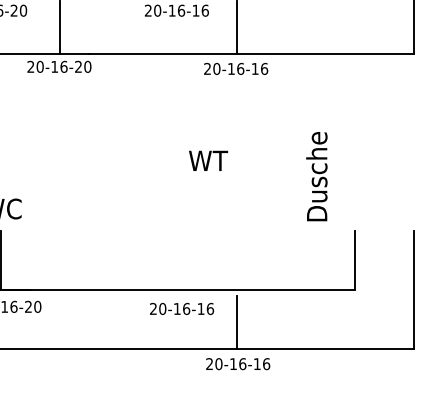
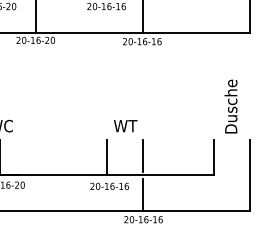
text: (208, 161) -> (125, 126), moved
text: (315, 176) -> (230, 106), moved
line: (236, 257) -> (142, 155), added
line: (178, 261) -> (107, 157), added

